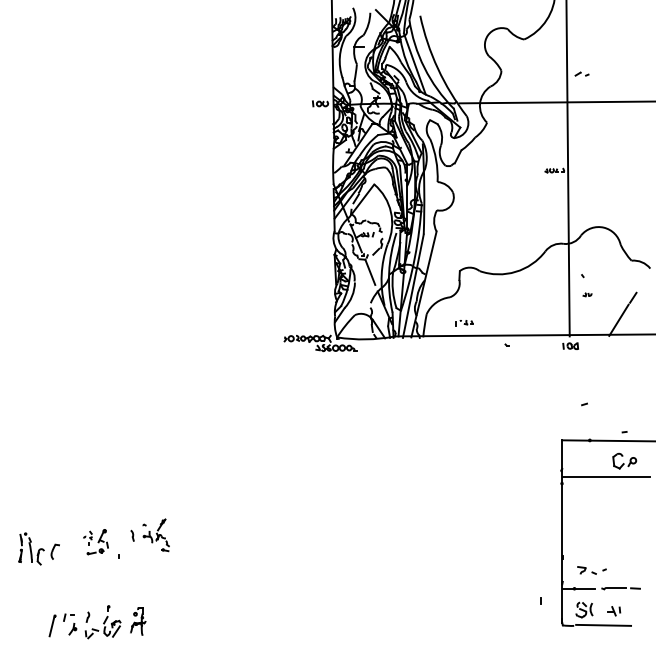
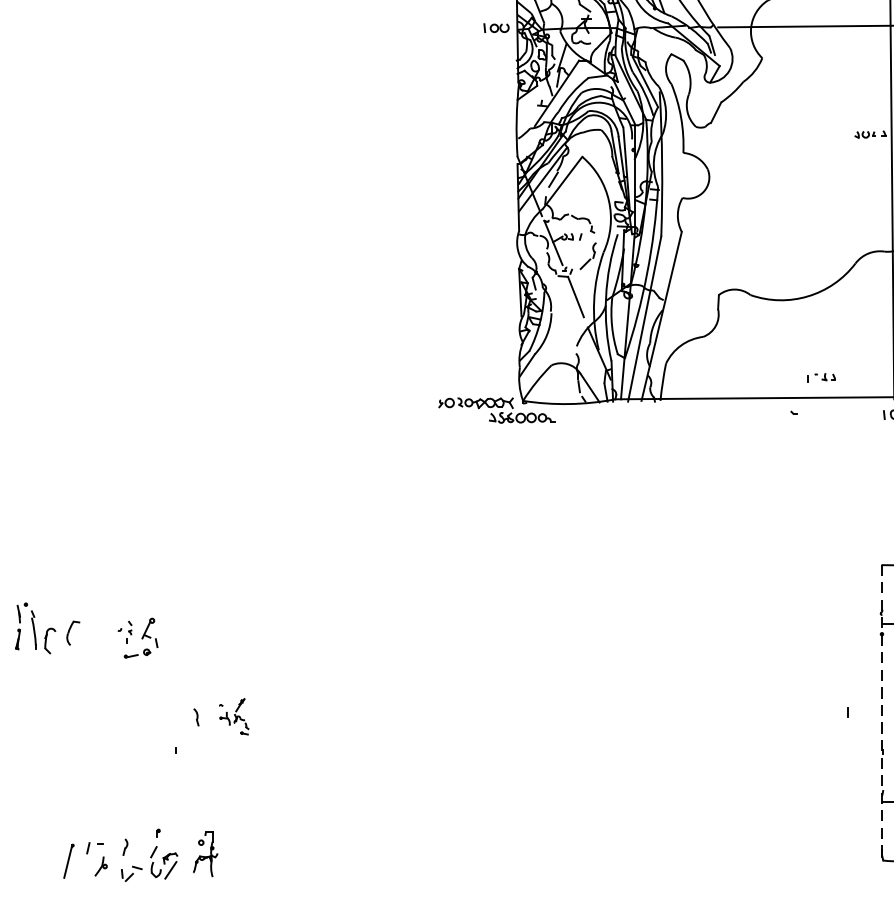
part: (464, 323) -> (822, 378), moved
line: (562, 531) -> (882, 710), solid -> dashed
part: (155, 535) -> (233, 717), size x0.7
part: (95, 542) -> (137, 638), moved
part: (38, 548) -> (46, 627), moved
line: (540, 600) -> (847, 712), moved

